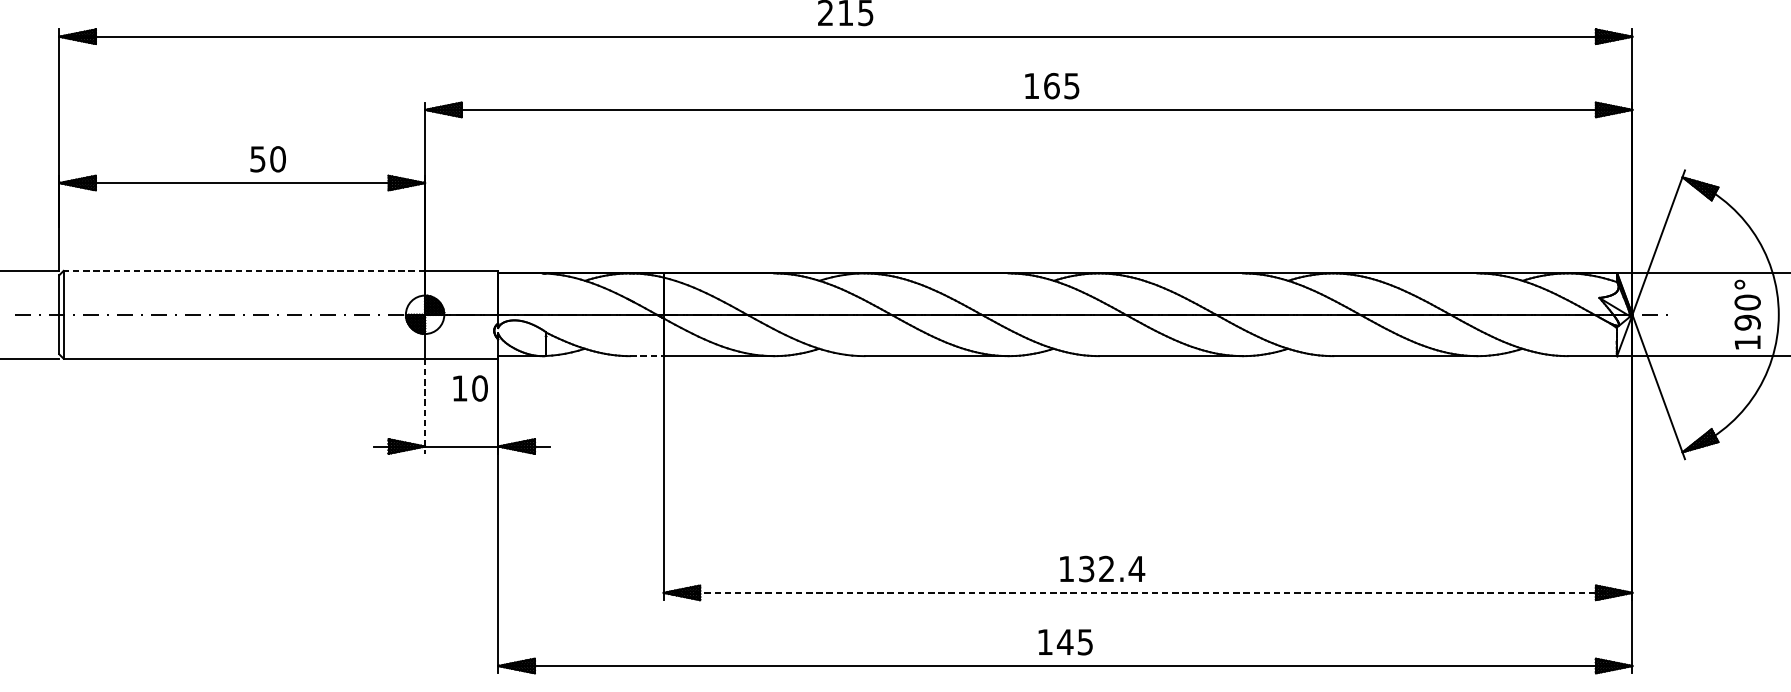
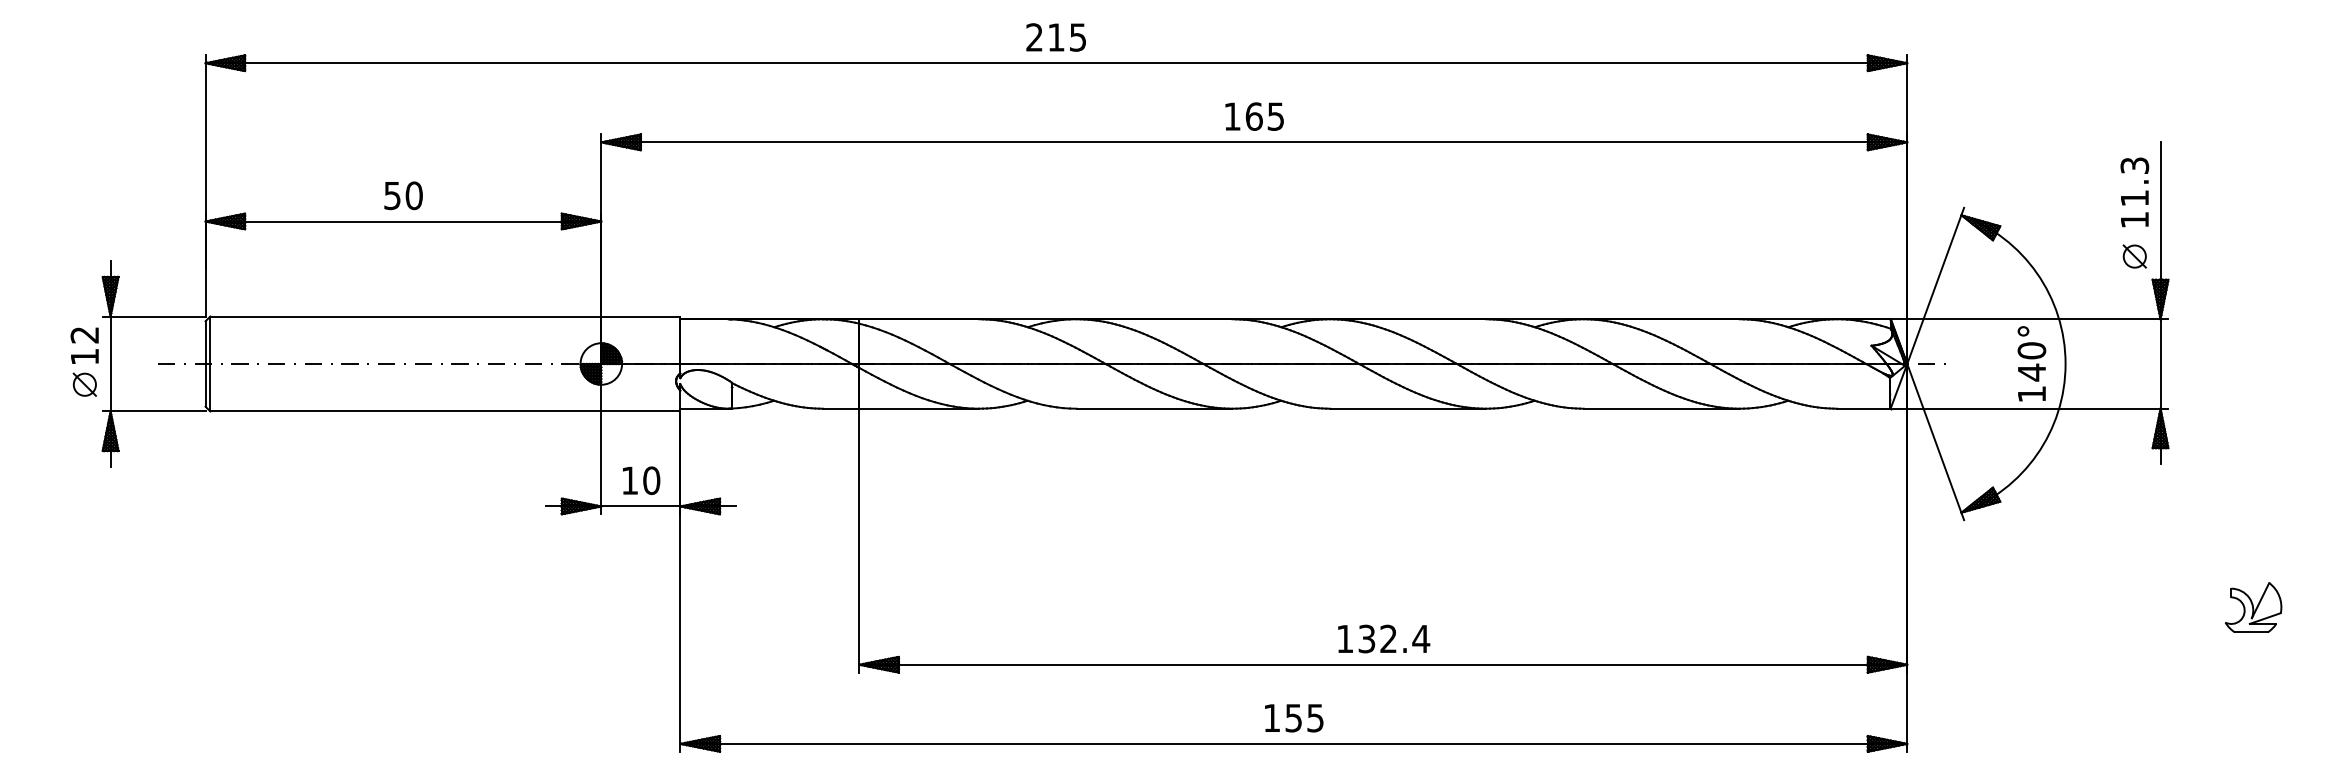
text: (1052, 85) -> (1254, 116), moved
text: (268, 159) -> (403, 195), moved
line: (244, 270) -> (405, 316), dashed -> solid
text: (1747, 322) -> (2031, 372), 190° -> 140°
line: (647, 355) -> (841, 408), dashed -> solid
text: (470, 388) -> (641, 480), moved
line: (425, 406) -> (601, 463), dashed -> solid
text: (1102, 568) -> (1384, 638), moved
line: (1148, 592) -> (1383, 664), dashed -> solid
text: (1065, 642) -> (1293, 718), 145 -> 155

